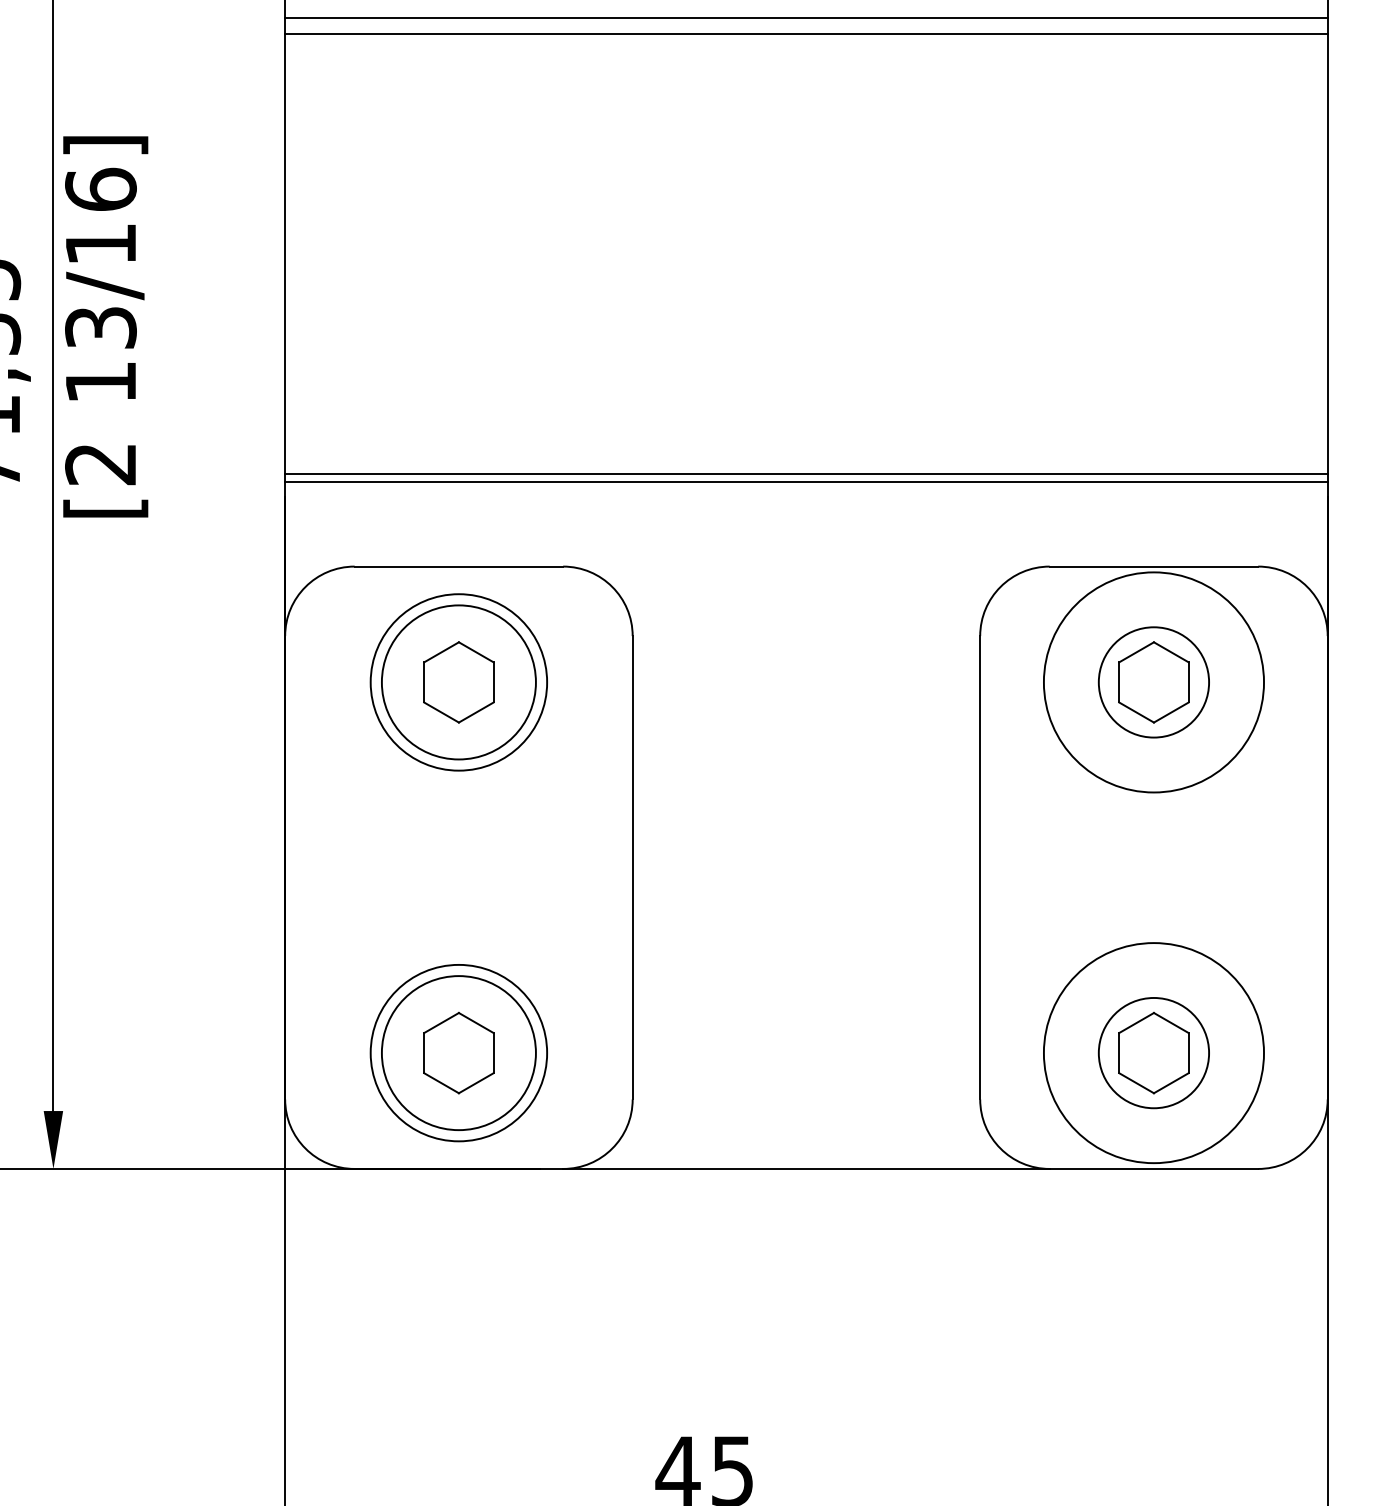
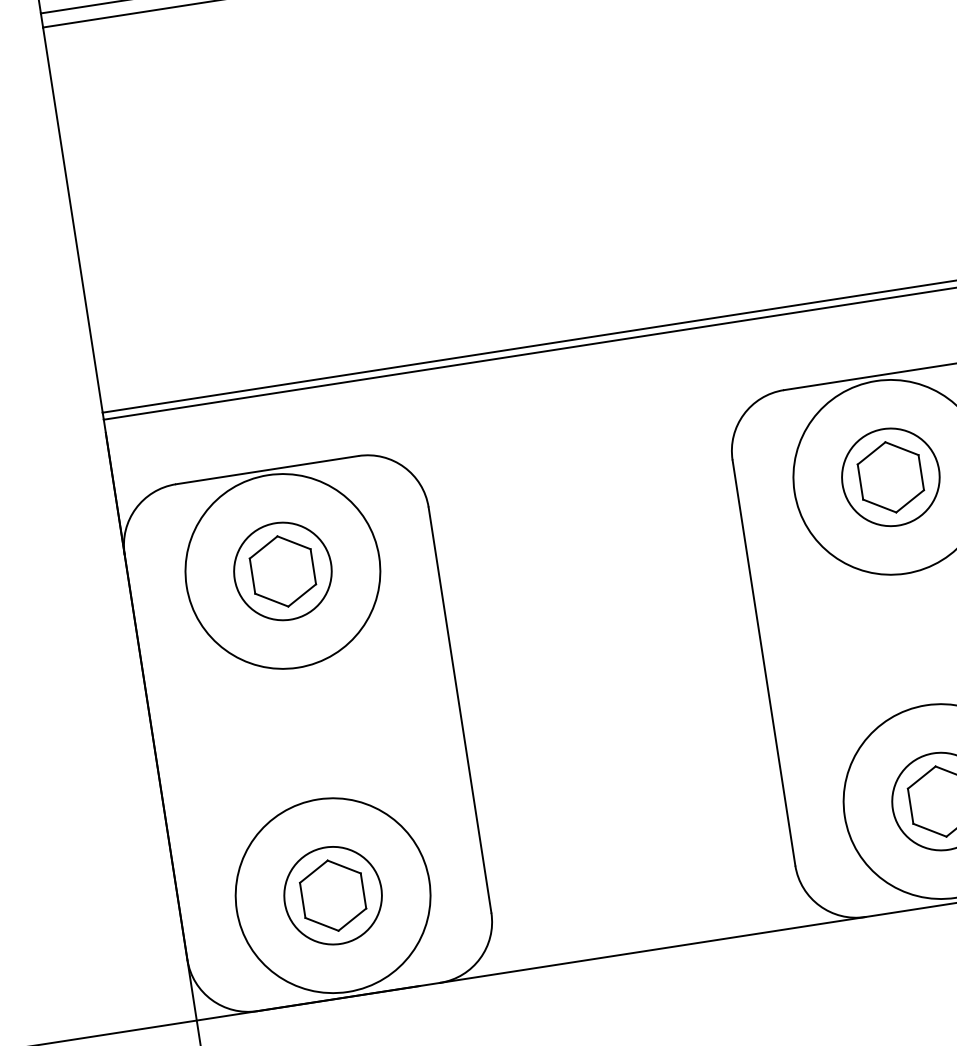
circle: (458, 682) -> (282, 571), size x0.62
circle: (458, 682) -> (282, 571), size x1.43
circle: (458, 1052) -> (332, 895), size x0.62
circle: (458, 1053) -> (332, 896), size x1.43

